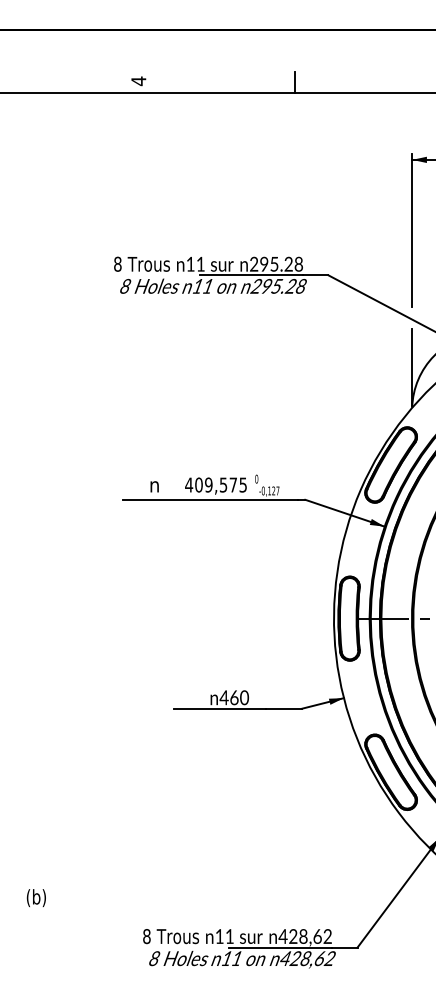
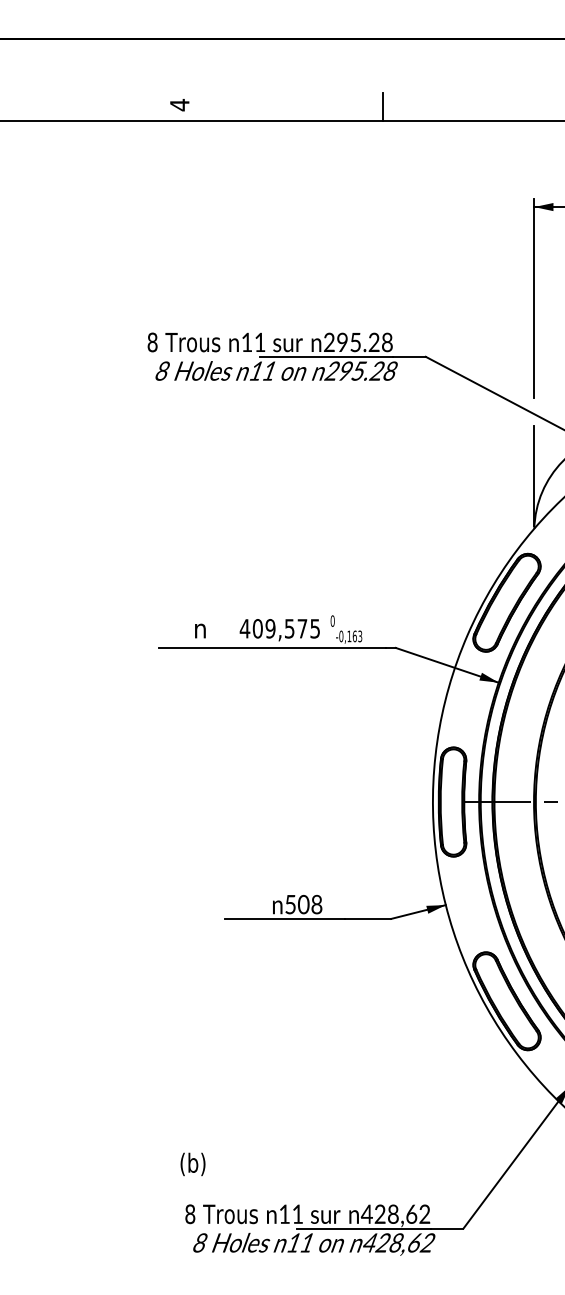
text: (275, 491) -> (357, 636), -0,127 -> -0,163
text: (234, 697) -> (303, 904), 460 -> 508
text: (36, 898) -> (192, 1164), moved

